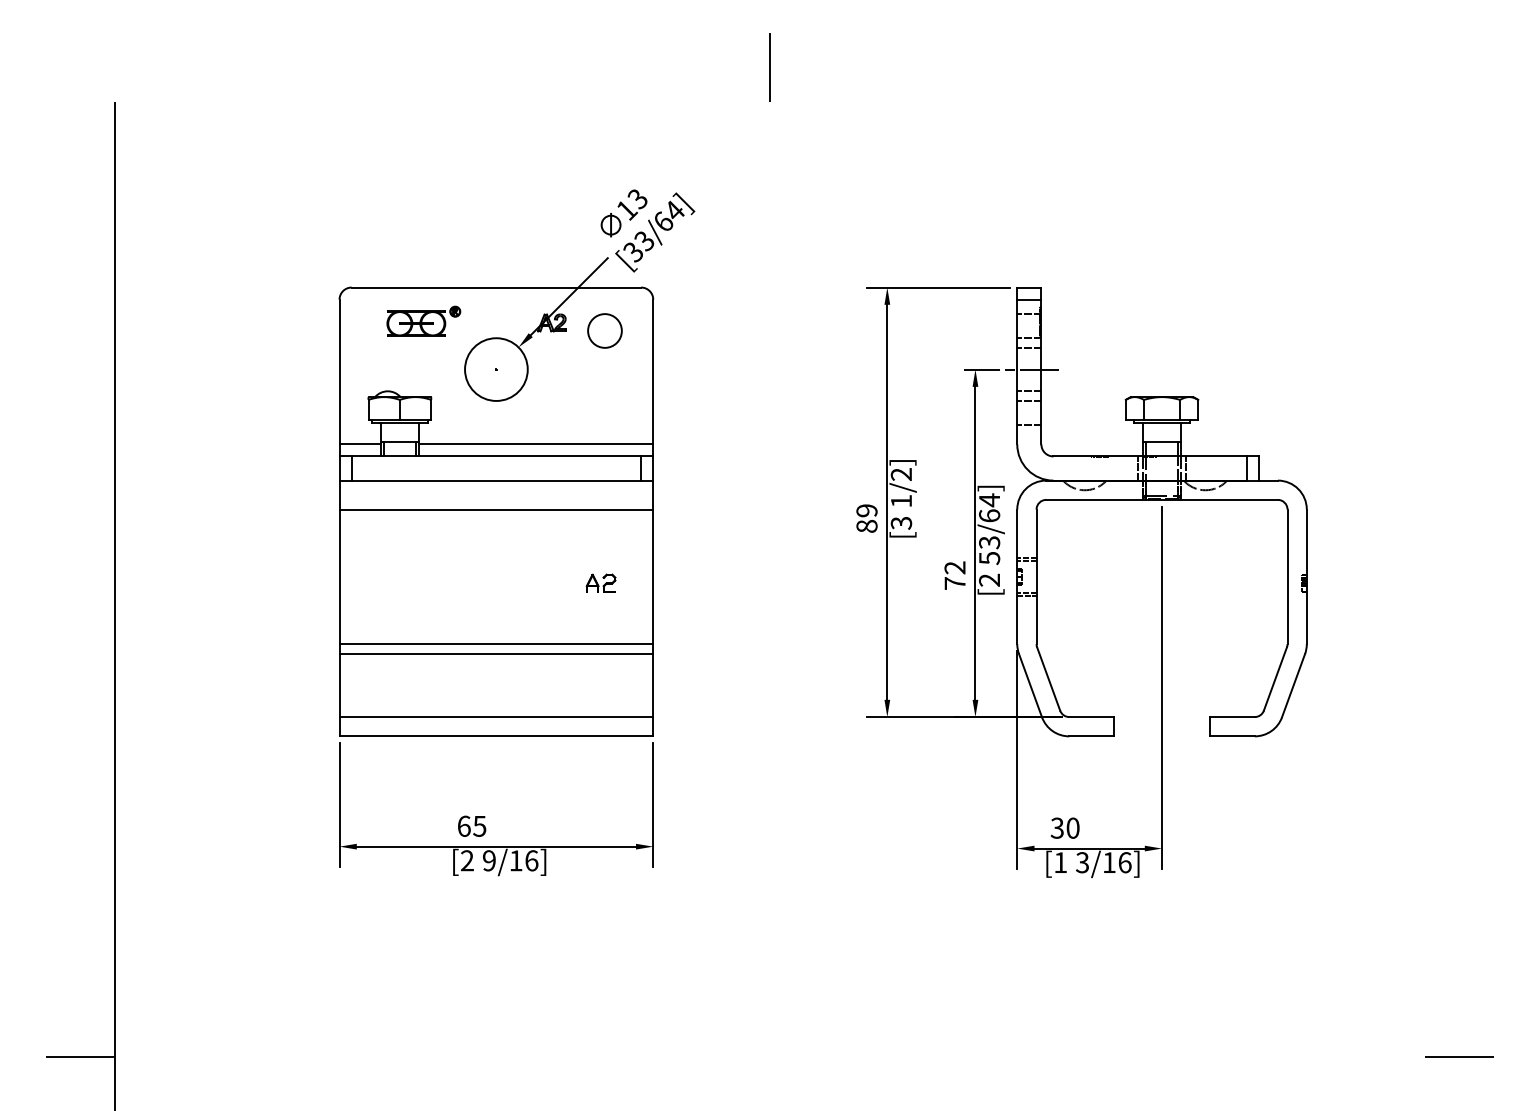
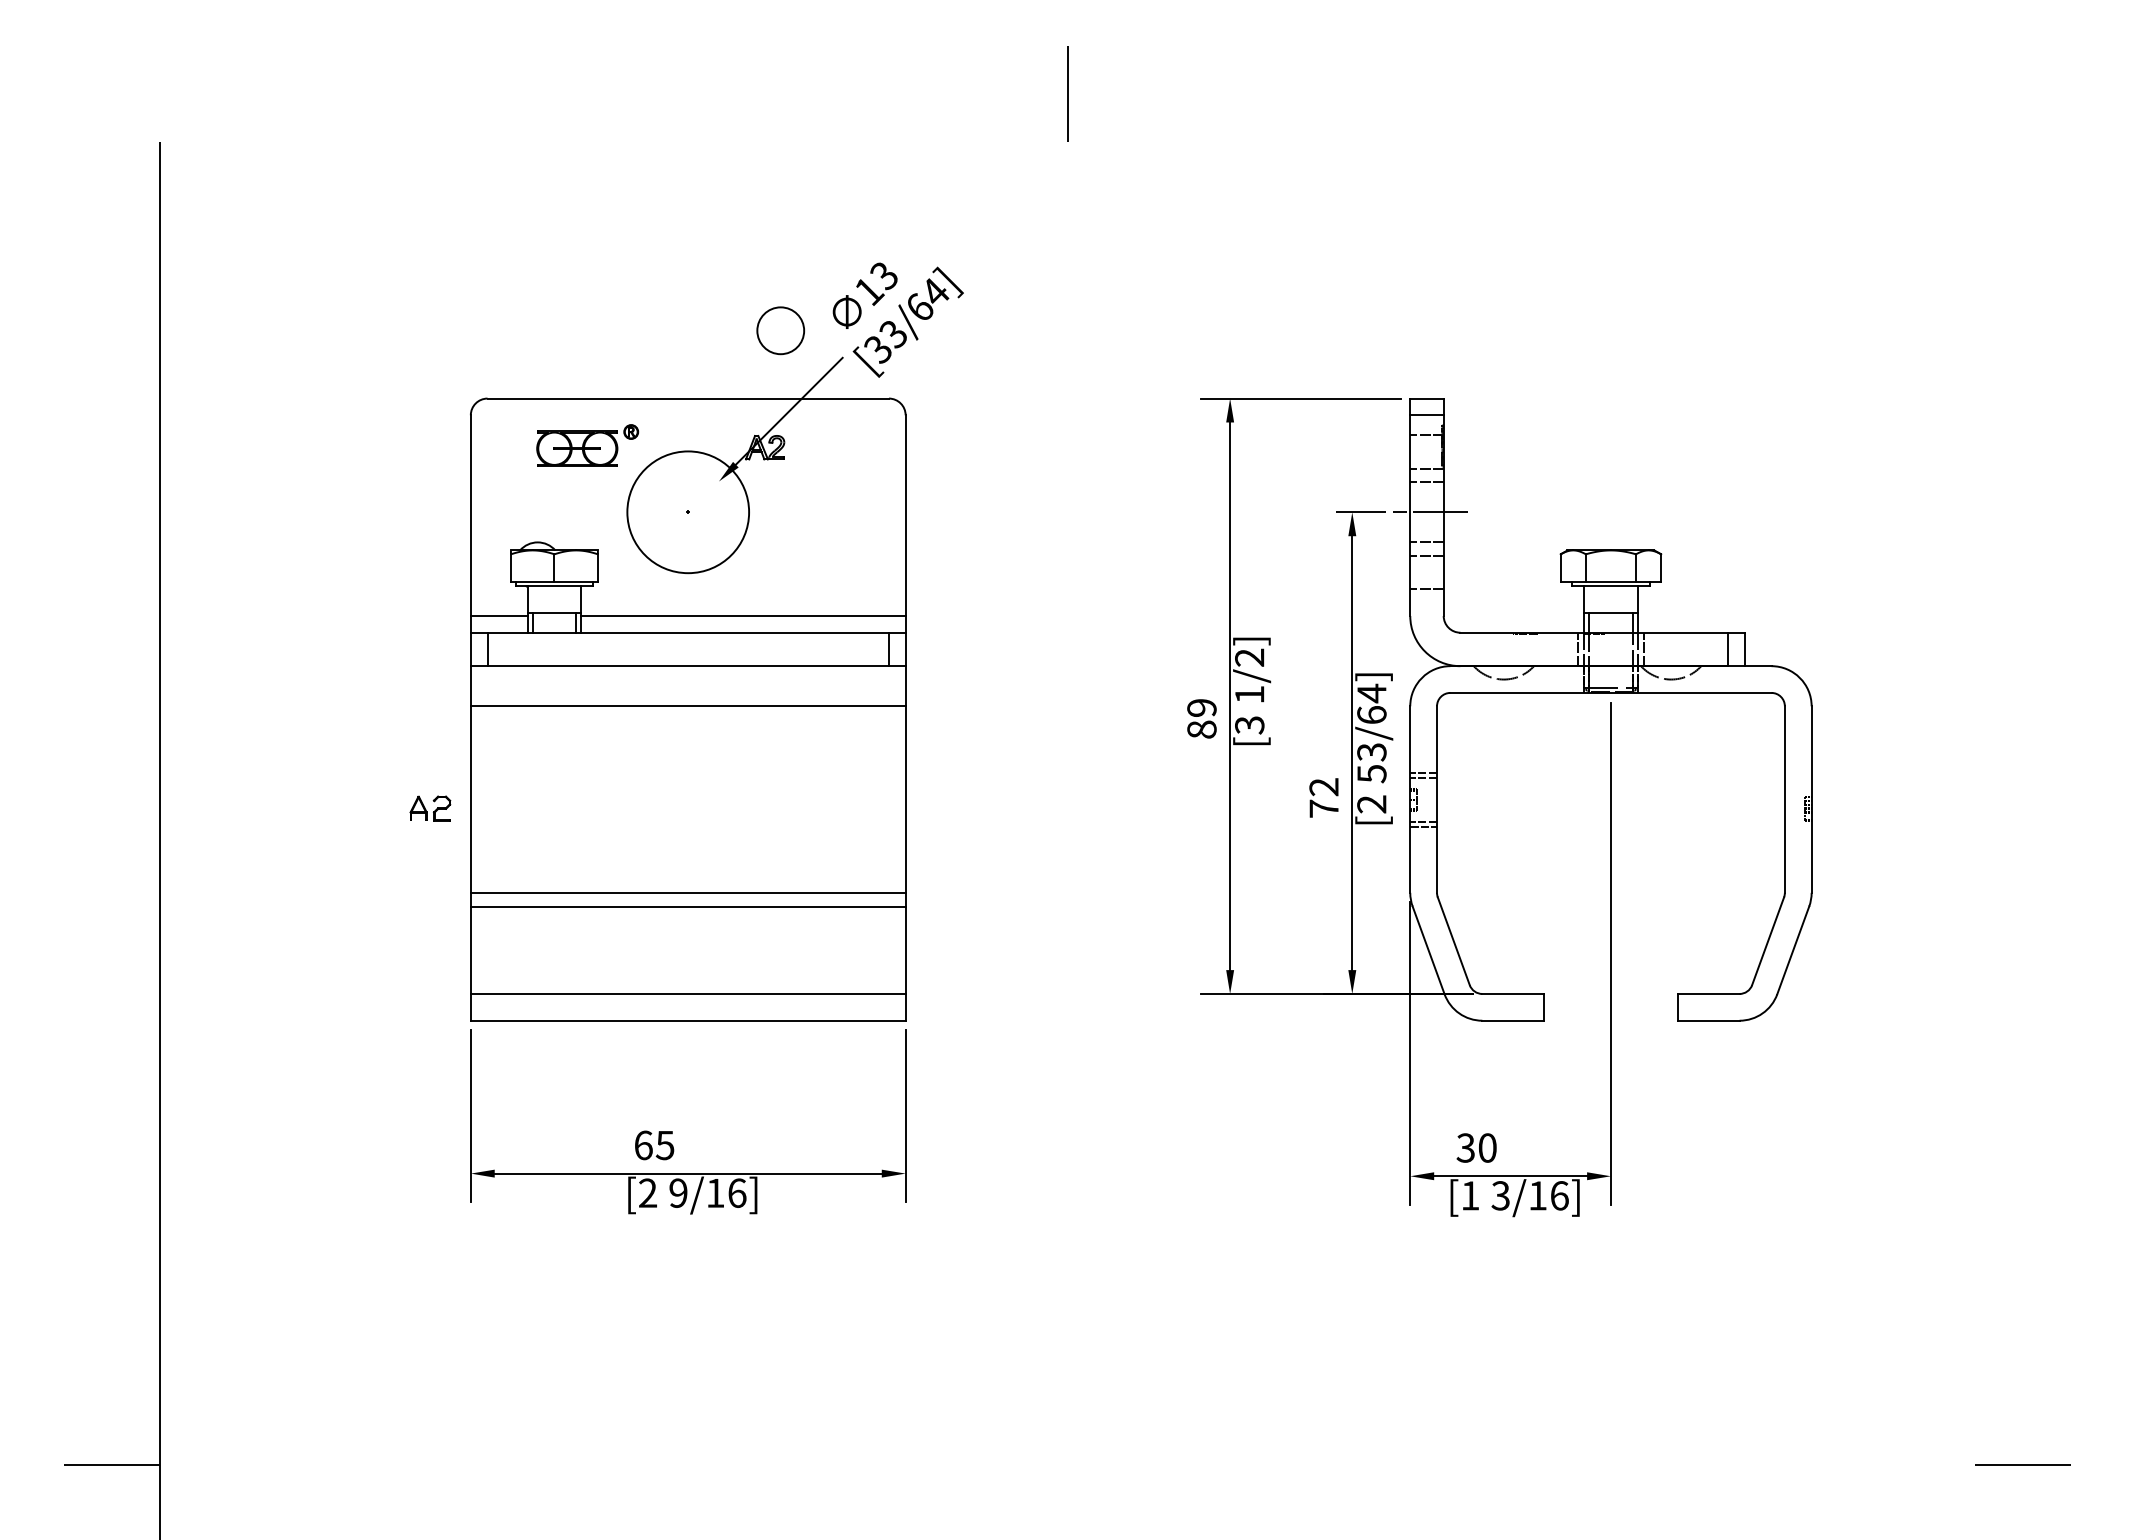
circle: (604, 330) -> (780, 330), moved
circle: (495, 369) -> (687, 511), size x1.4
part: (601, 583) -> (430, 808), moved

